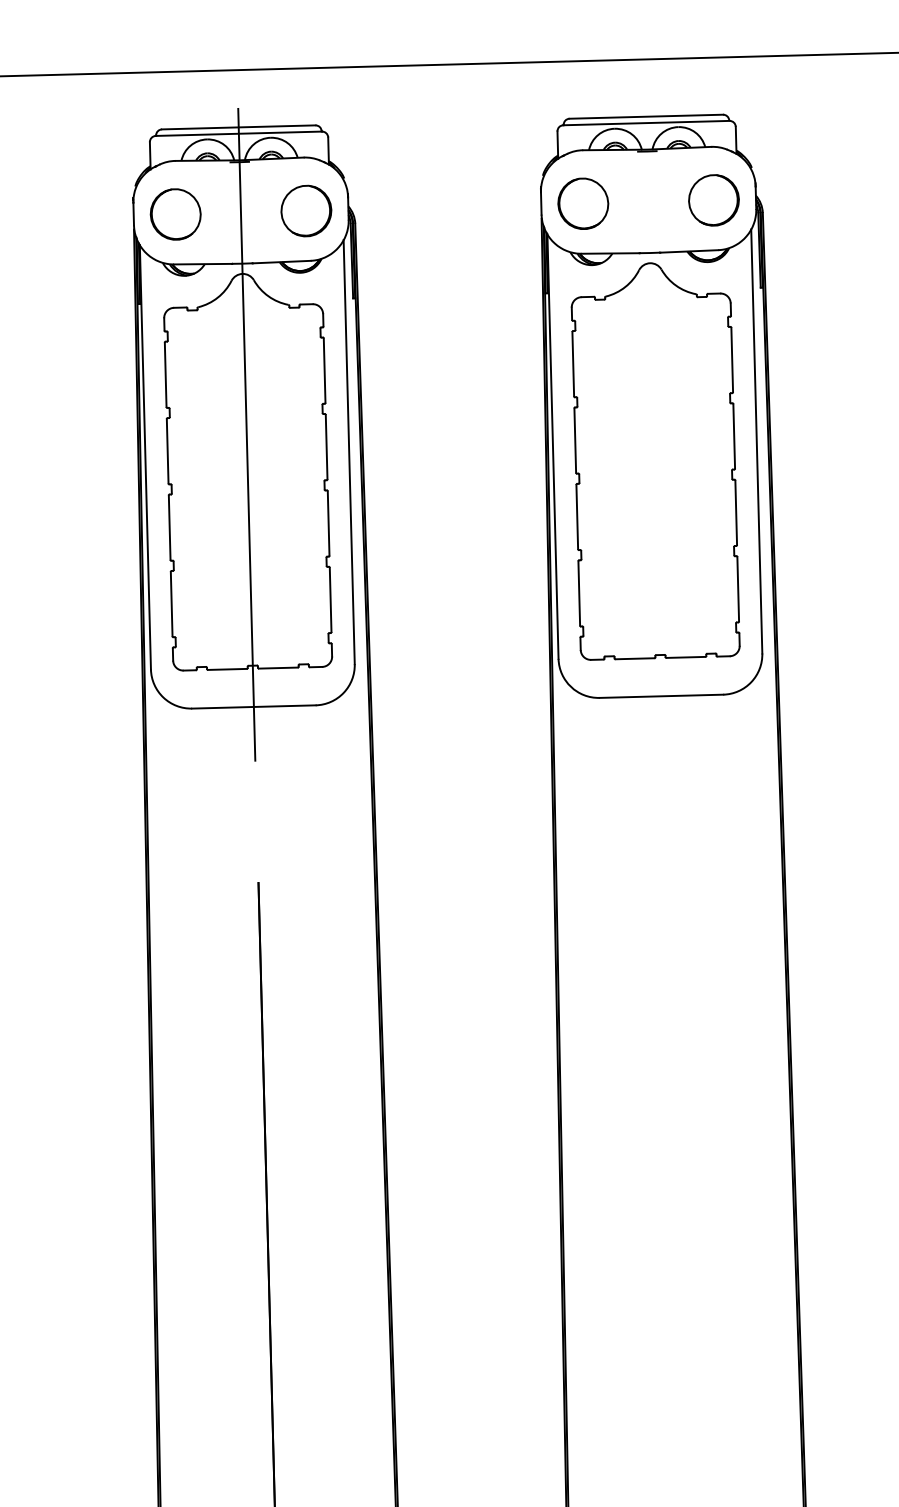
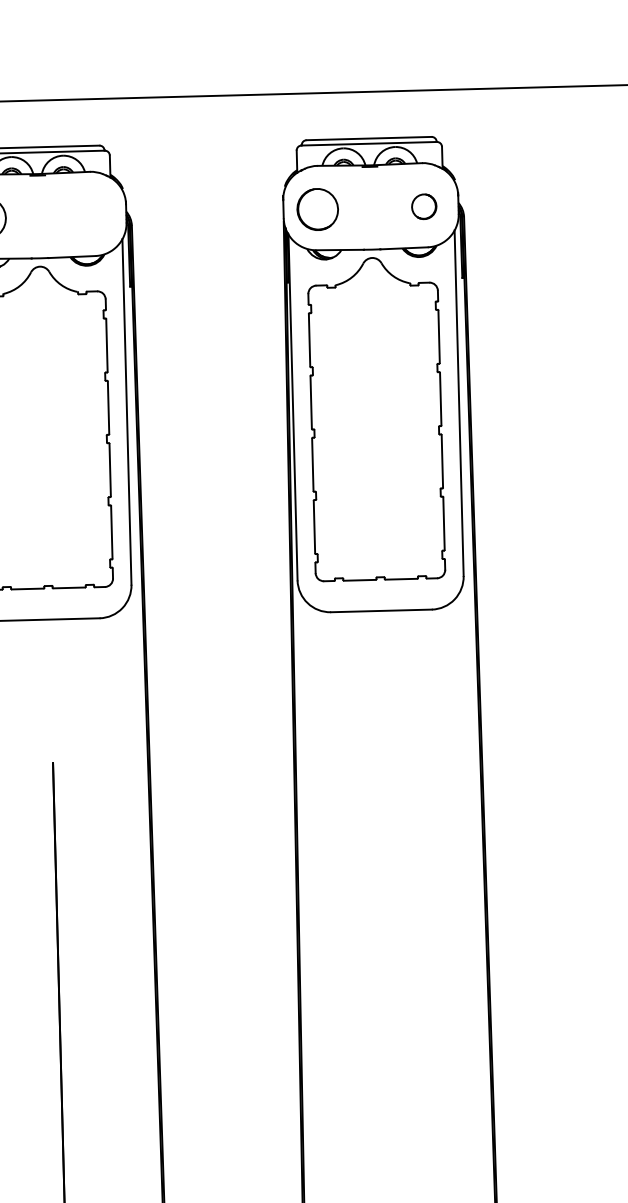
part: (713, 200) -> (423, 206), size x0.6
part: (306, 210) -> (92, 214), removed
line: (246, 434) -> (43, 397), removed

